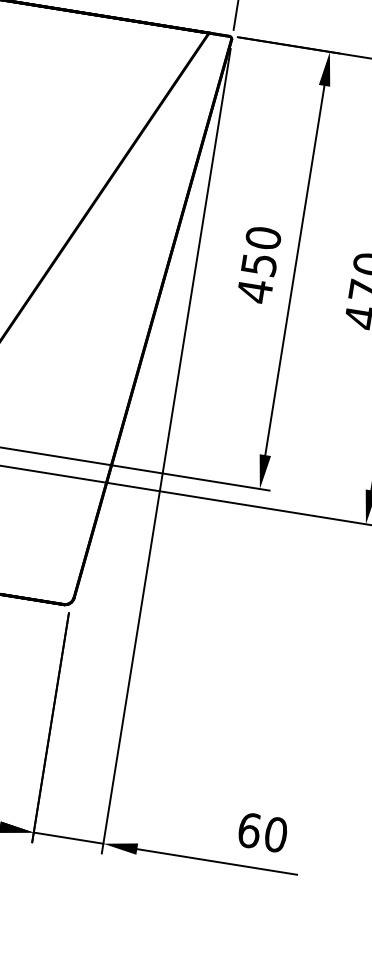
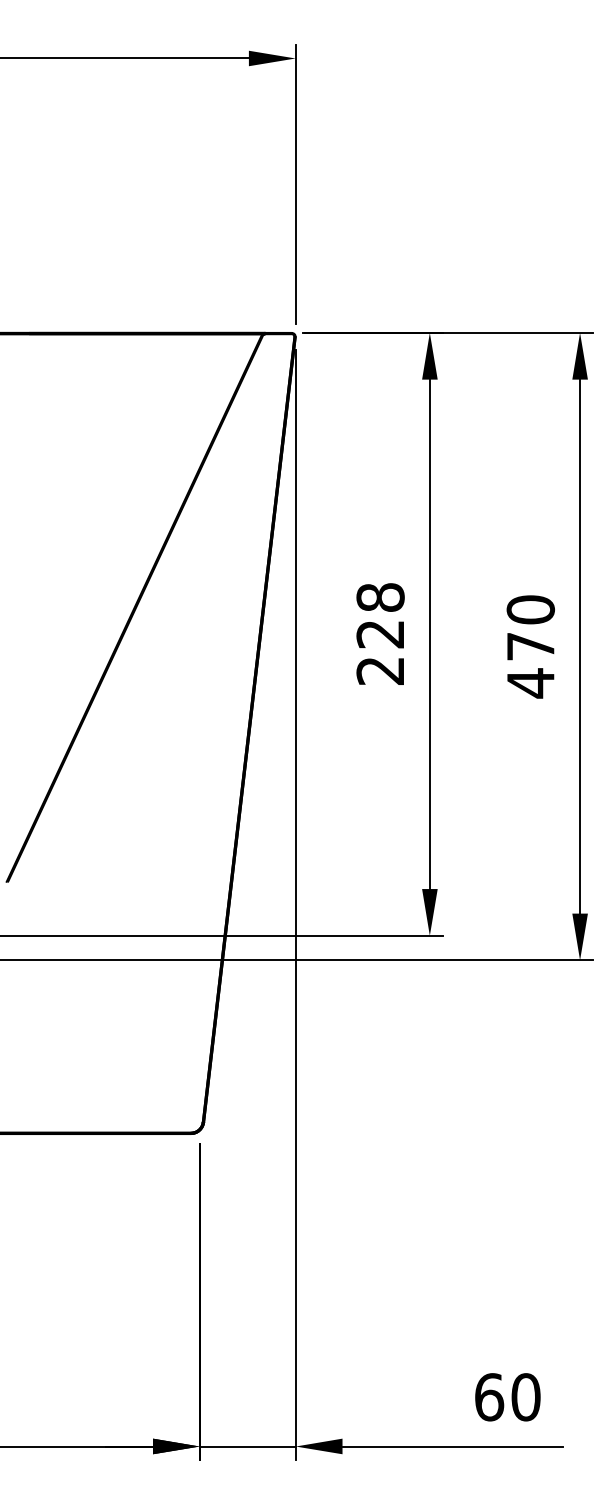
text: (259, 264) -> (380, 634), 450 -> 228

